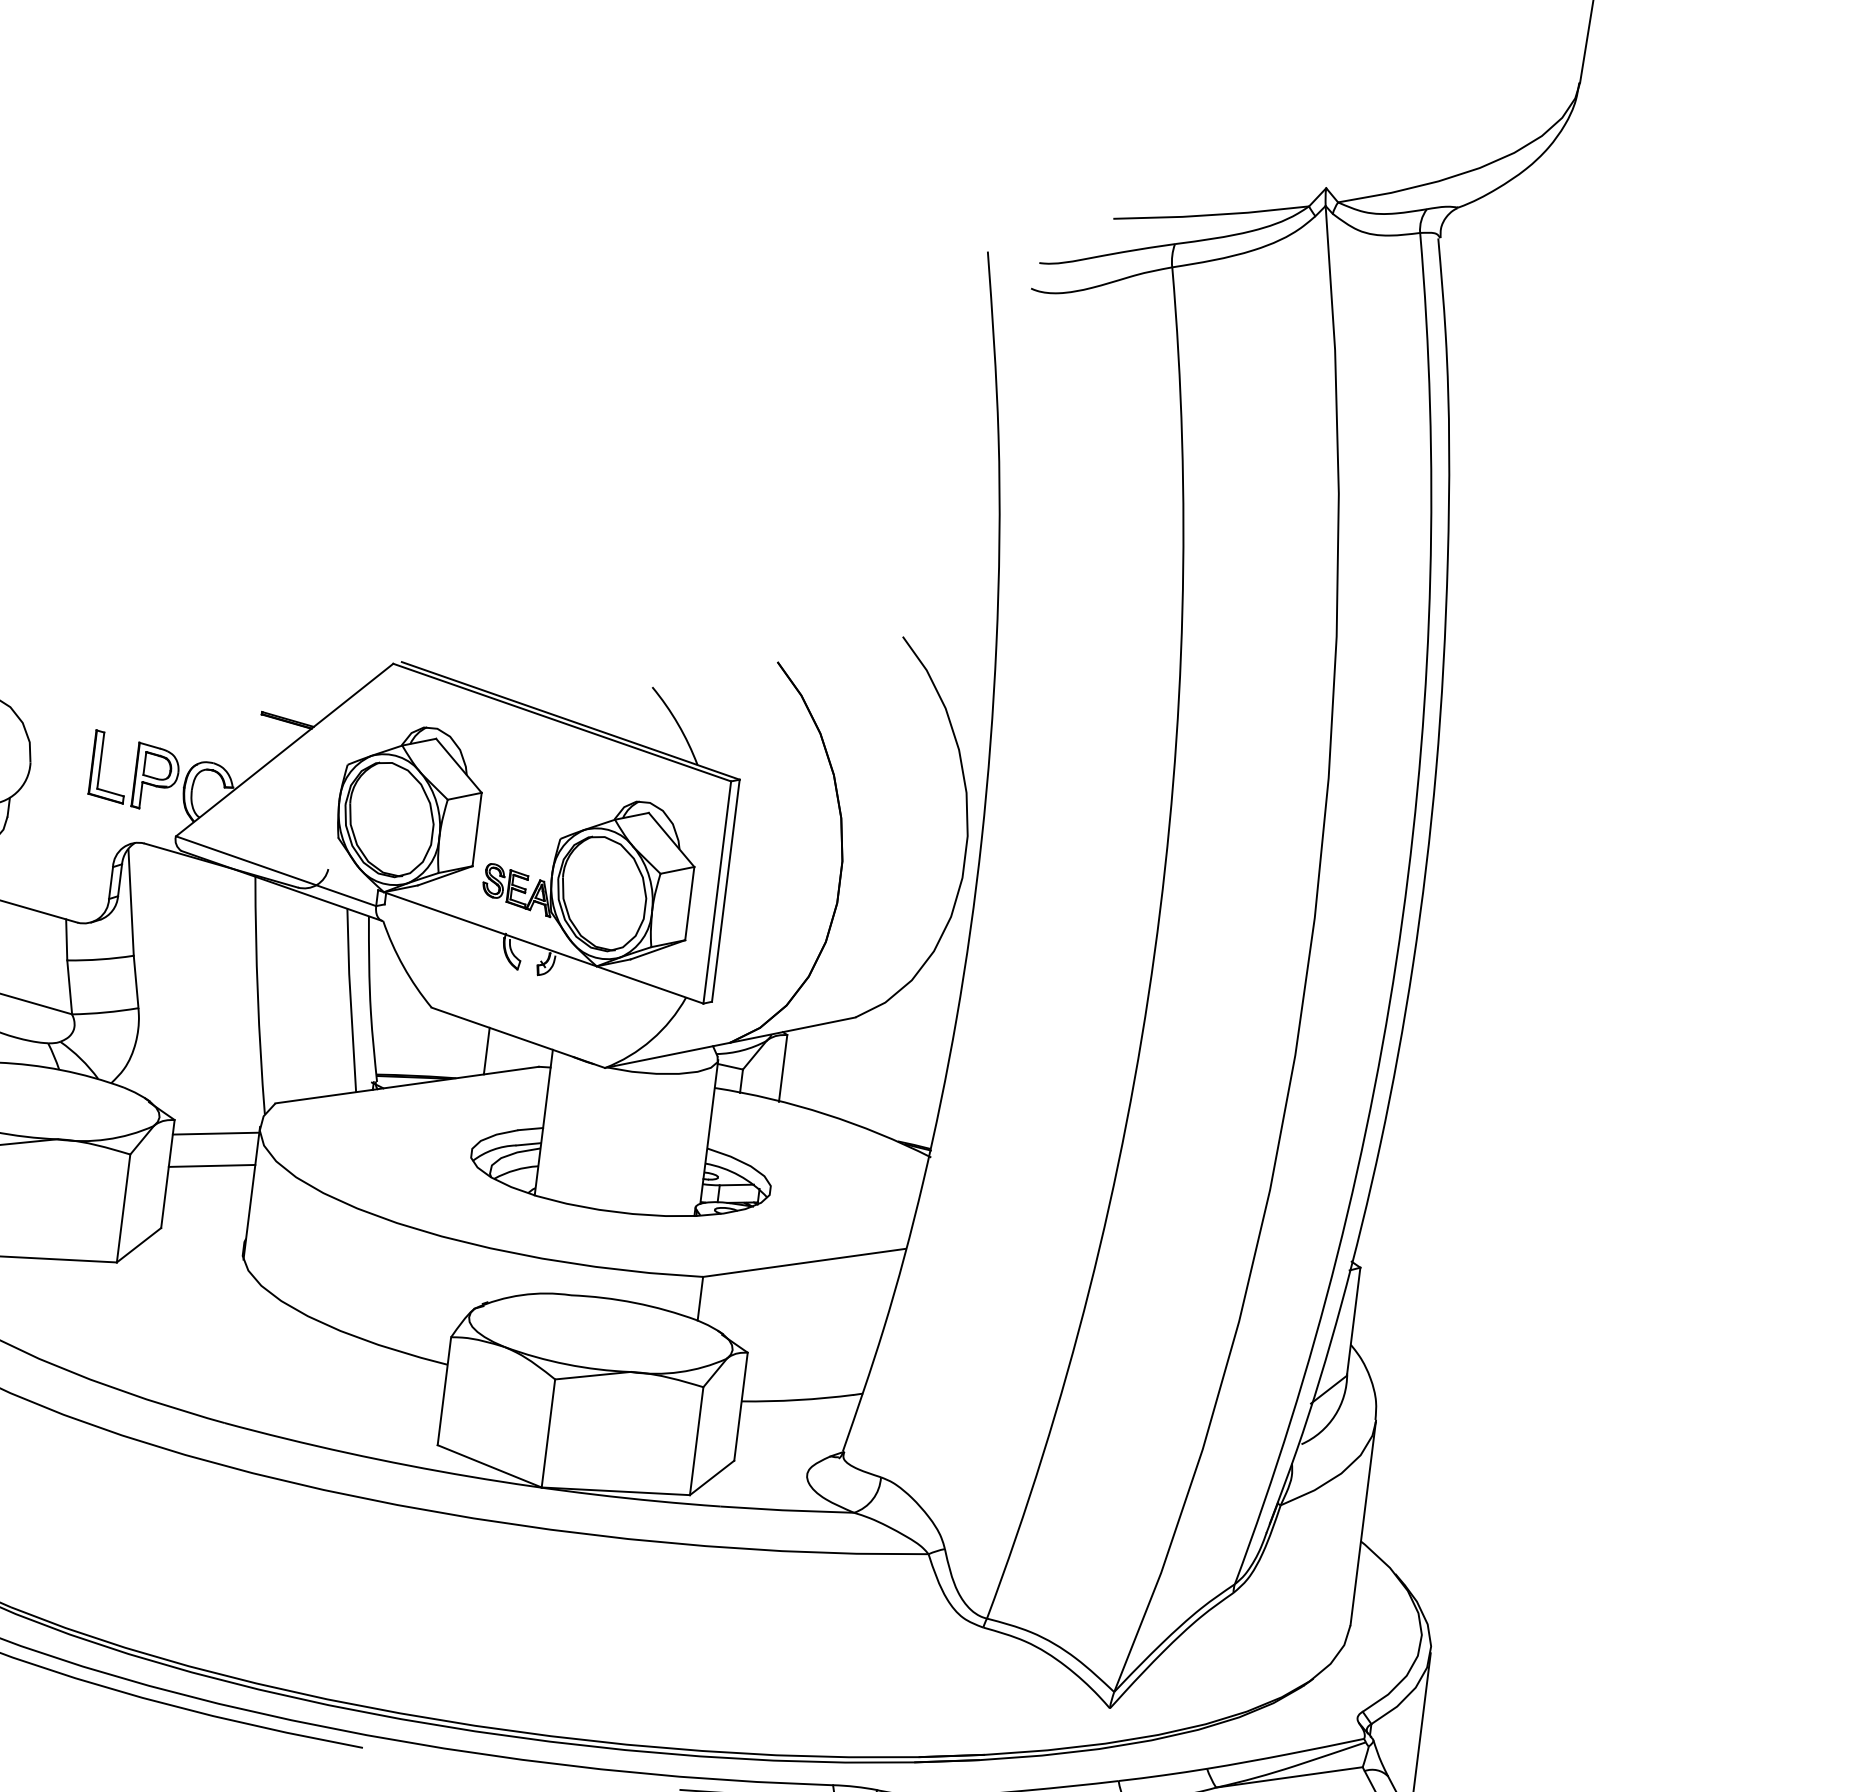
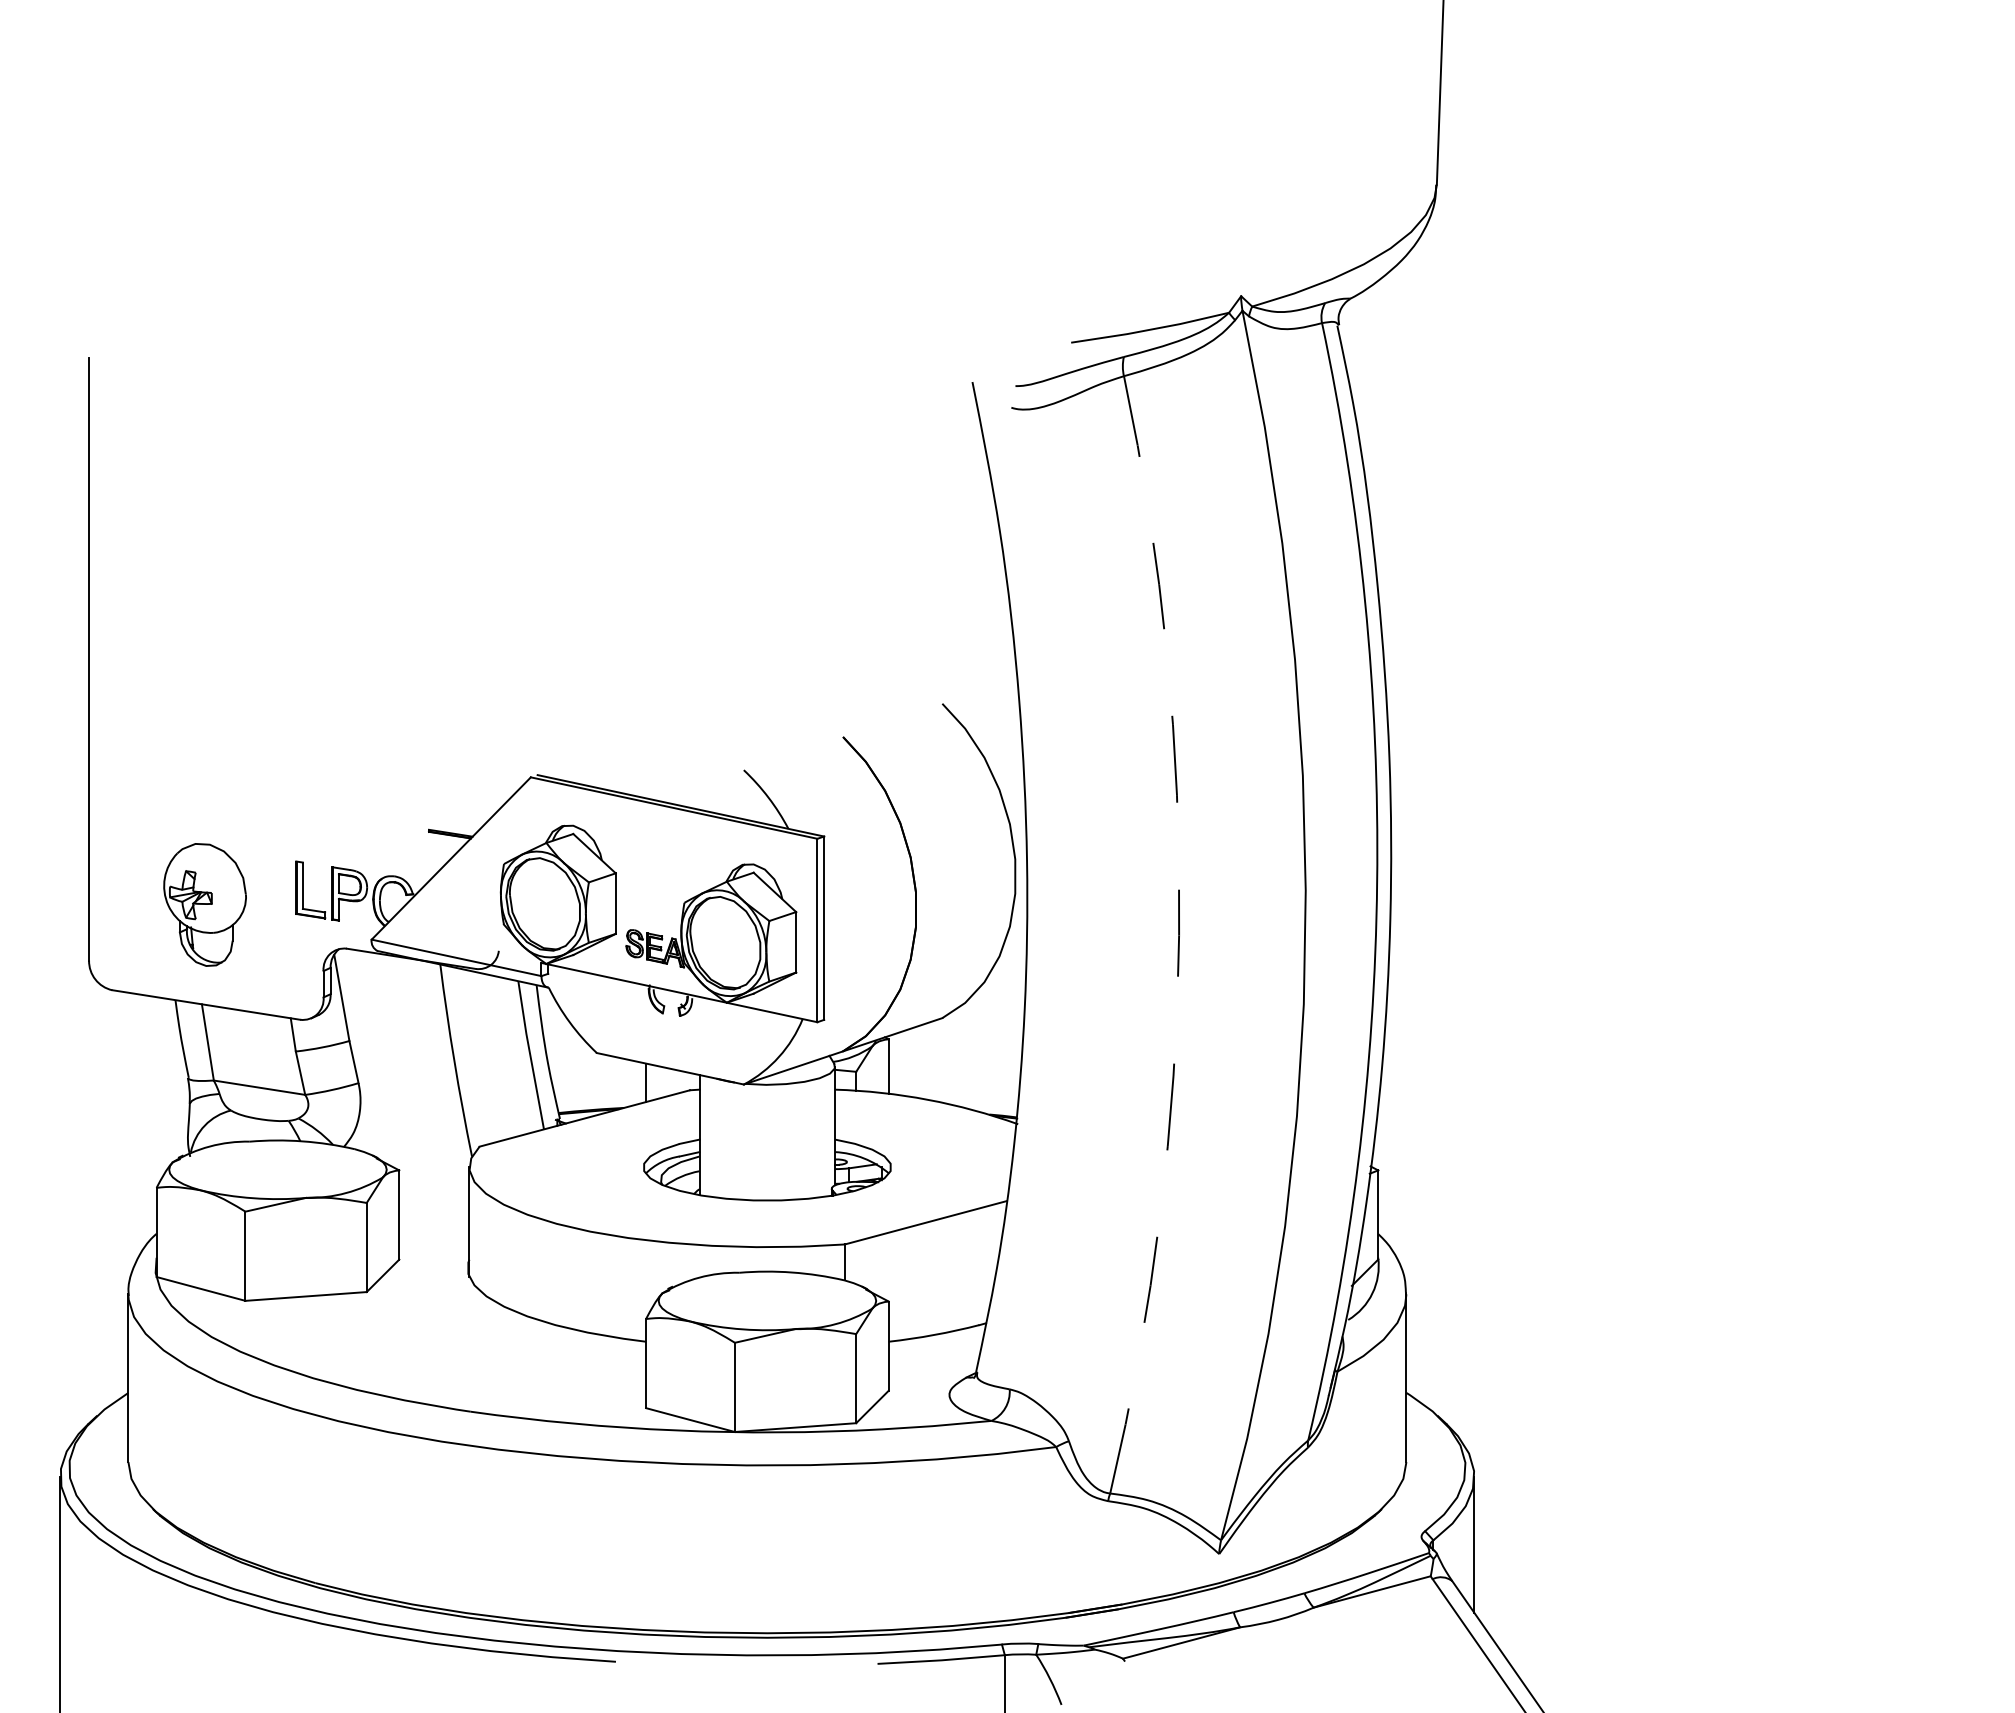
arc: (1155, 953) -> (1179, 935), solid -> dashed
line: (216, 1133) -> (434, 1177), removed
line: (212, 1165) -> (434, 1203), removed

